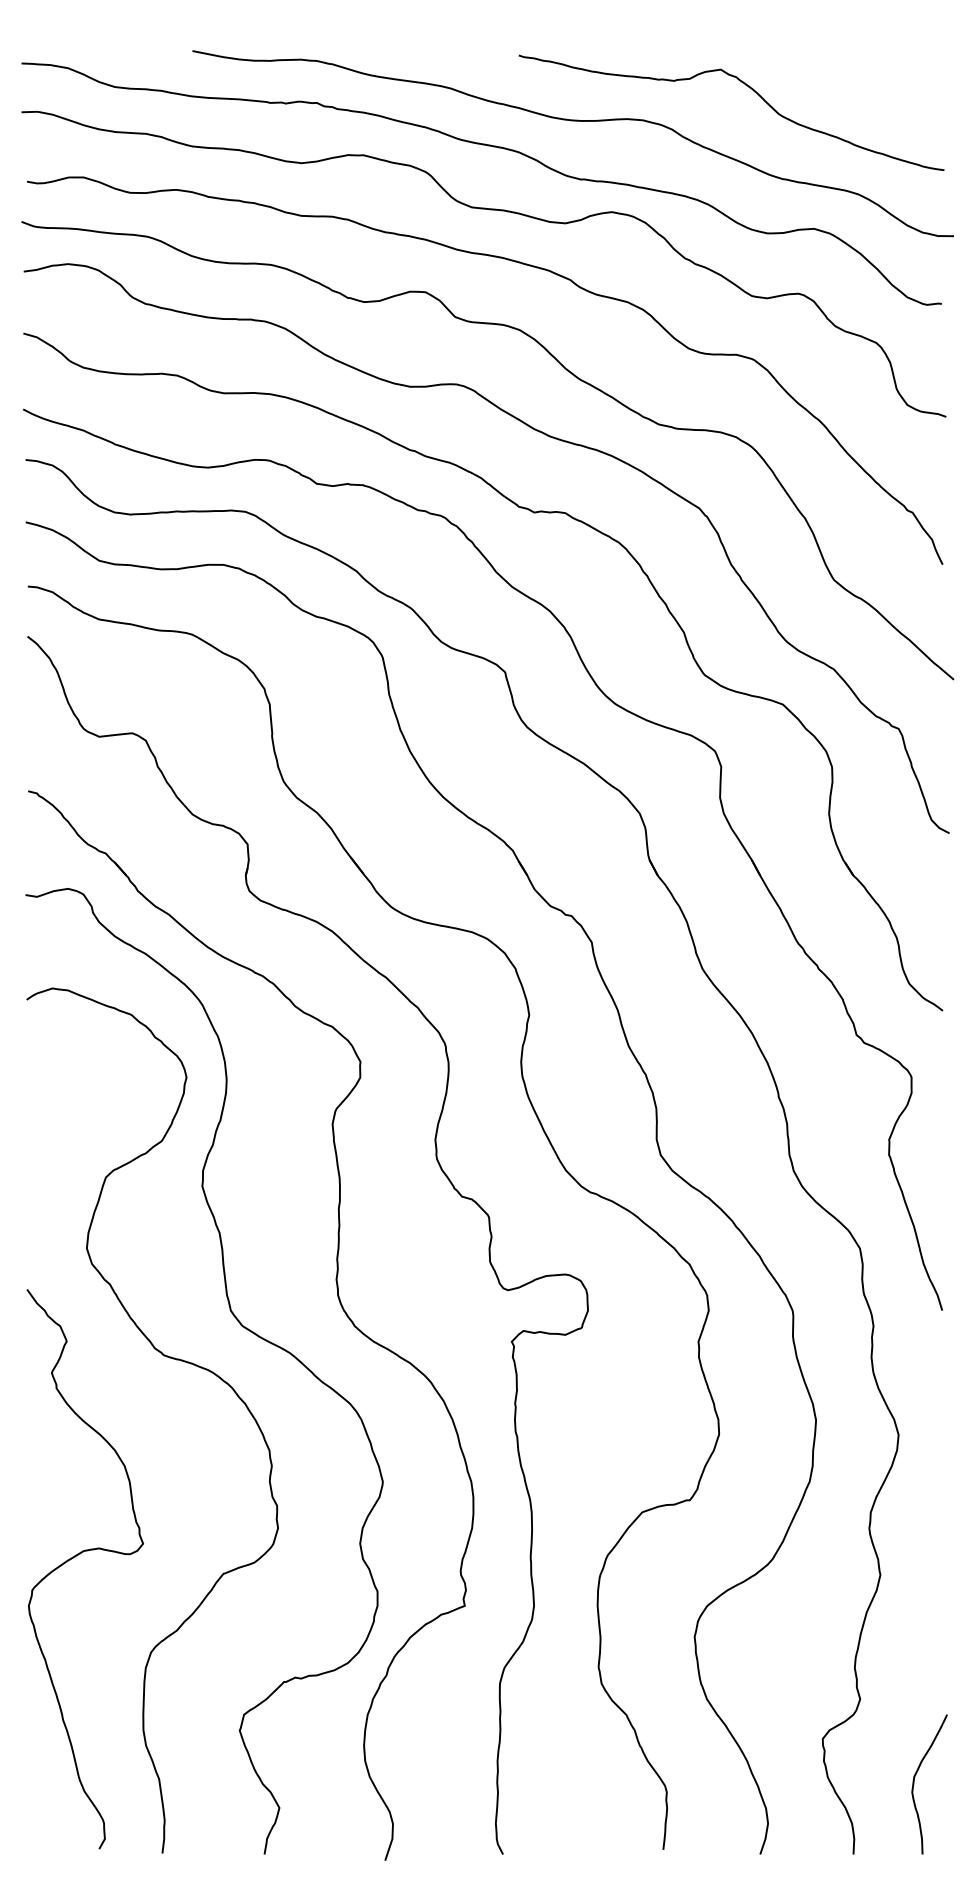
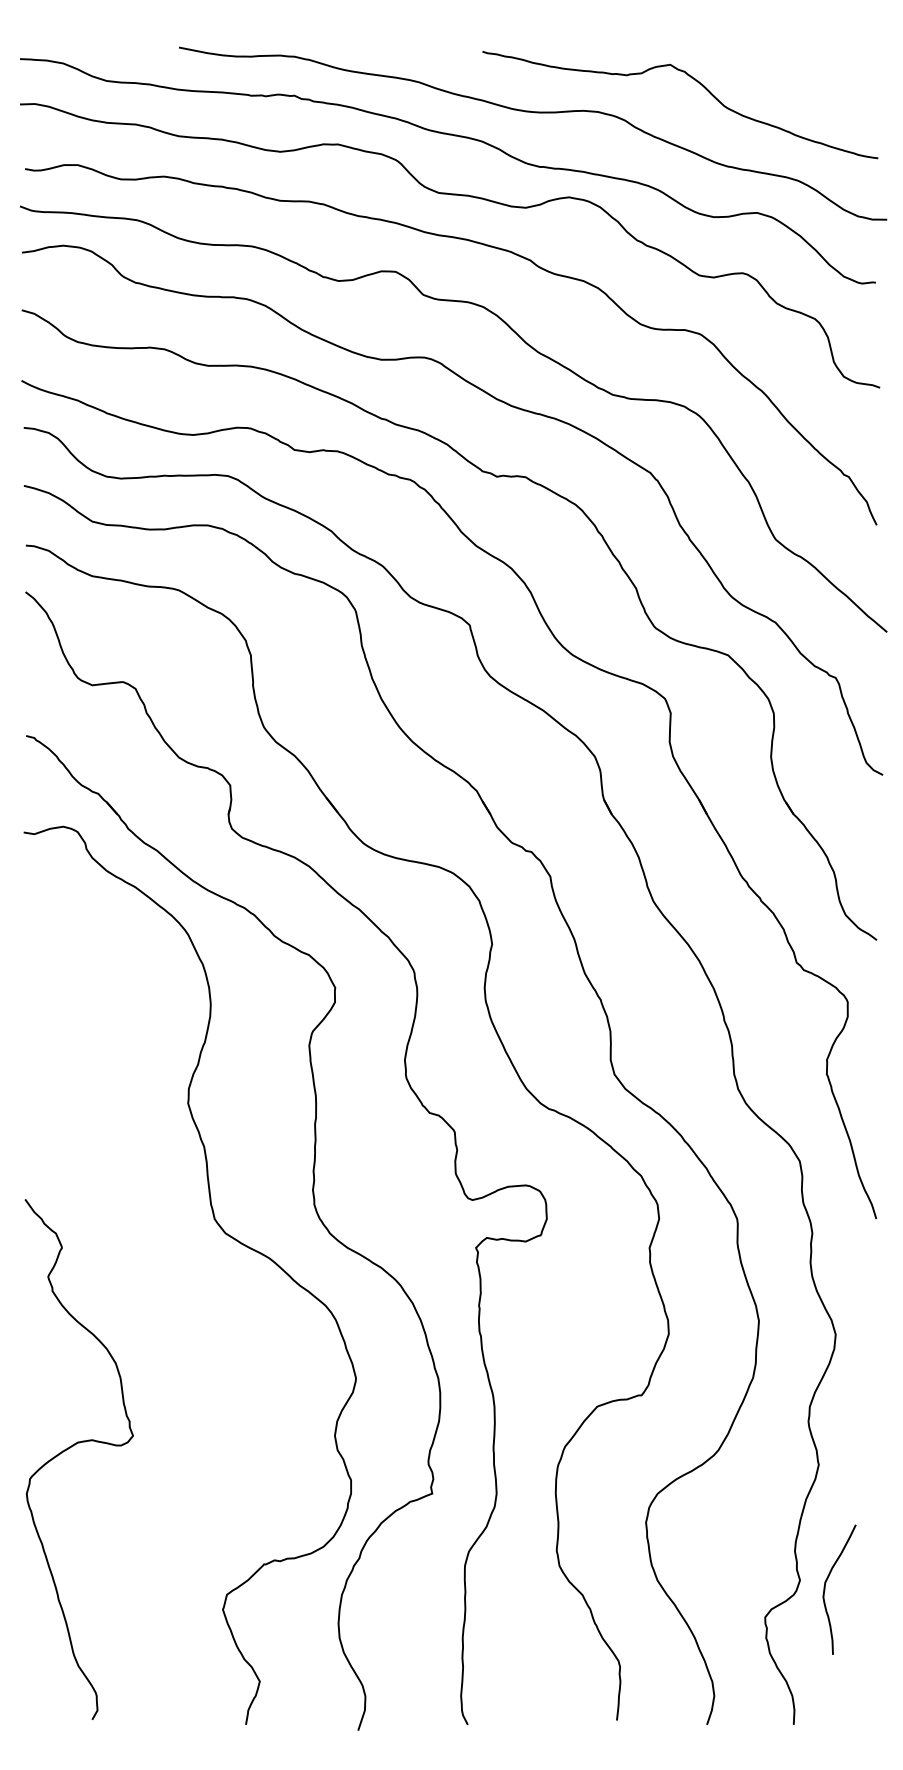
curve: (172, 1359) -> (160, 1264), removed
curve: (914, 1784) -> (825, 1589), moved

